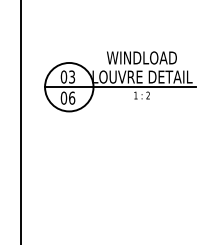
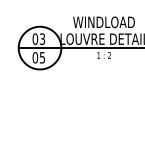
text: (72, 97) -> (42, 57), 06 -> 05

